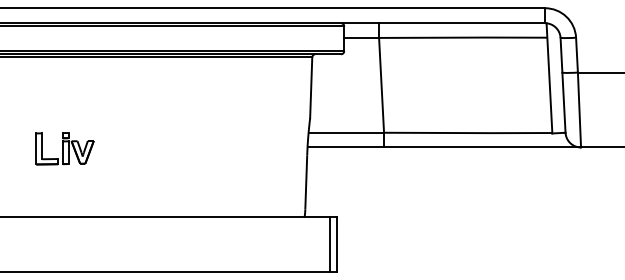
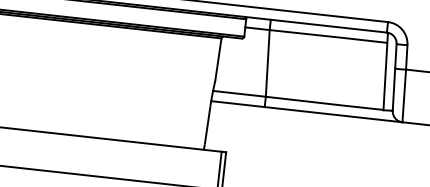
part: (64, 148) -> (41, 83), removed

